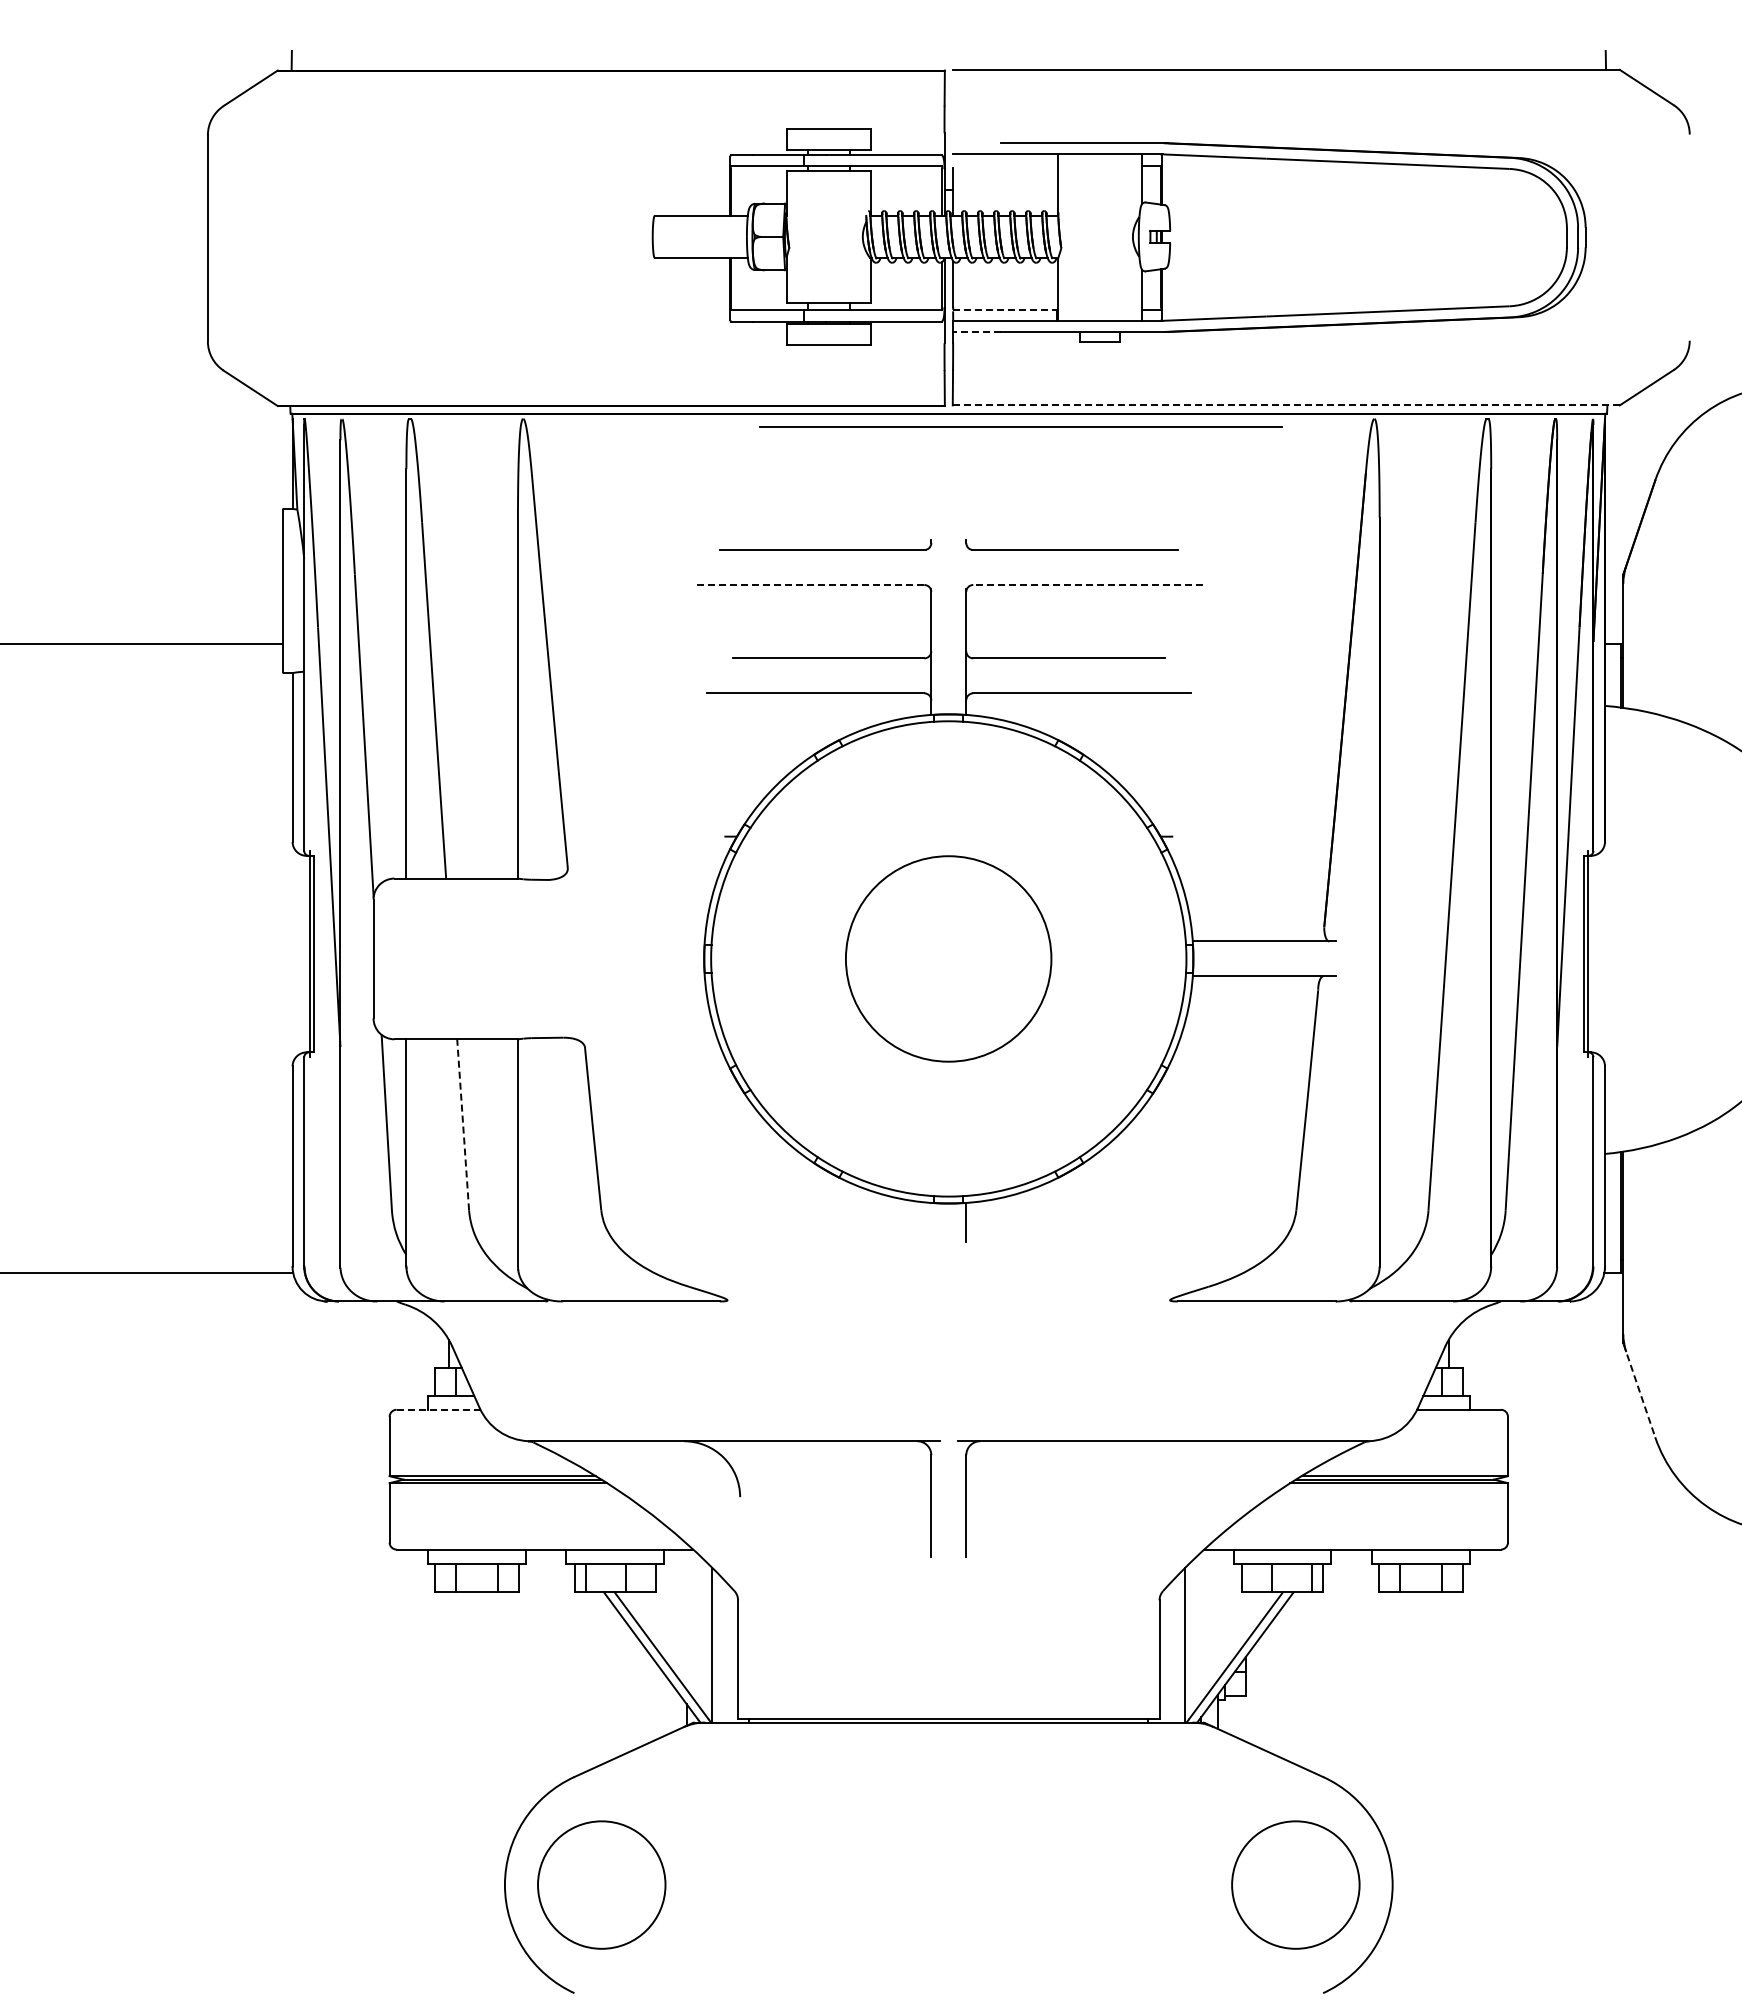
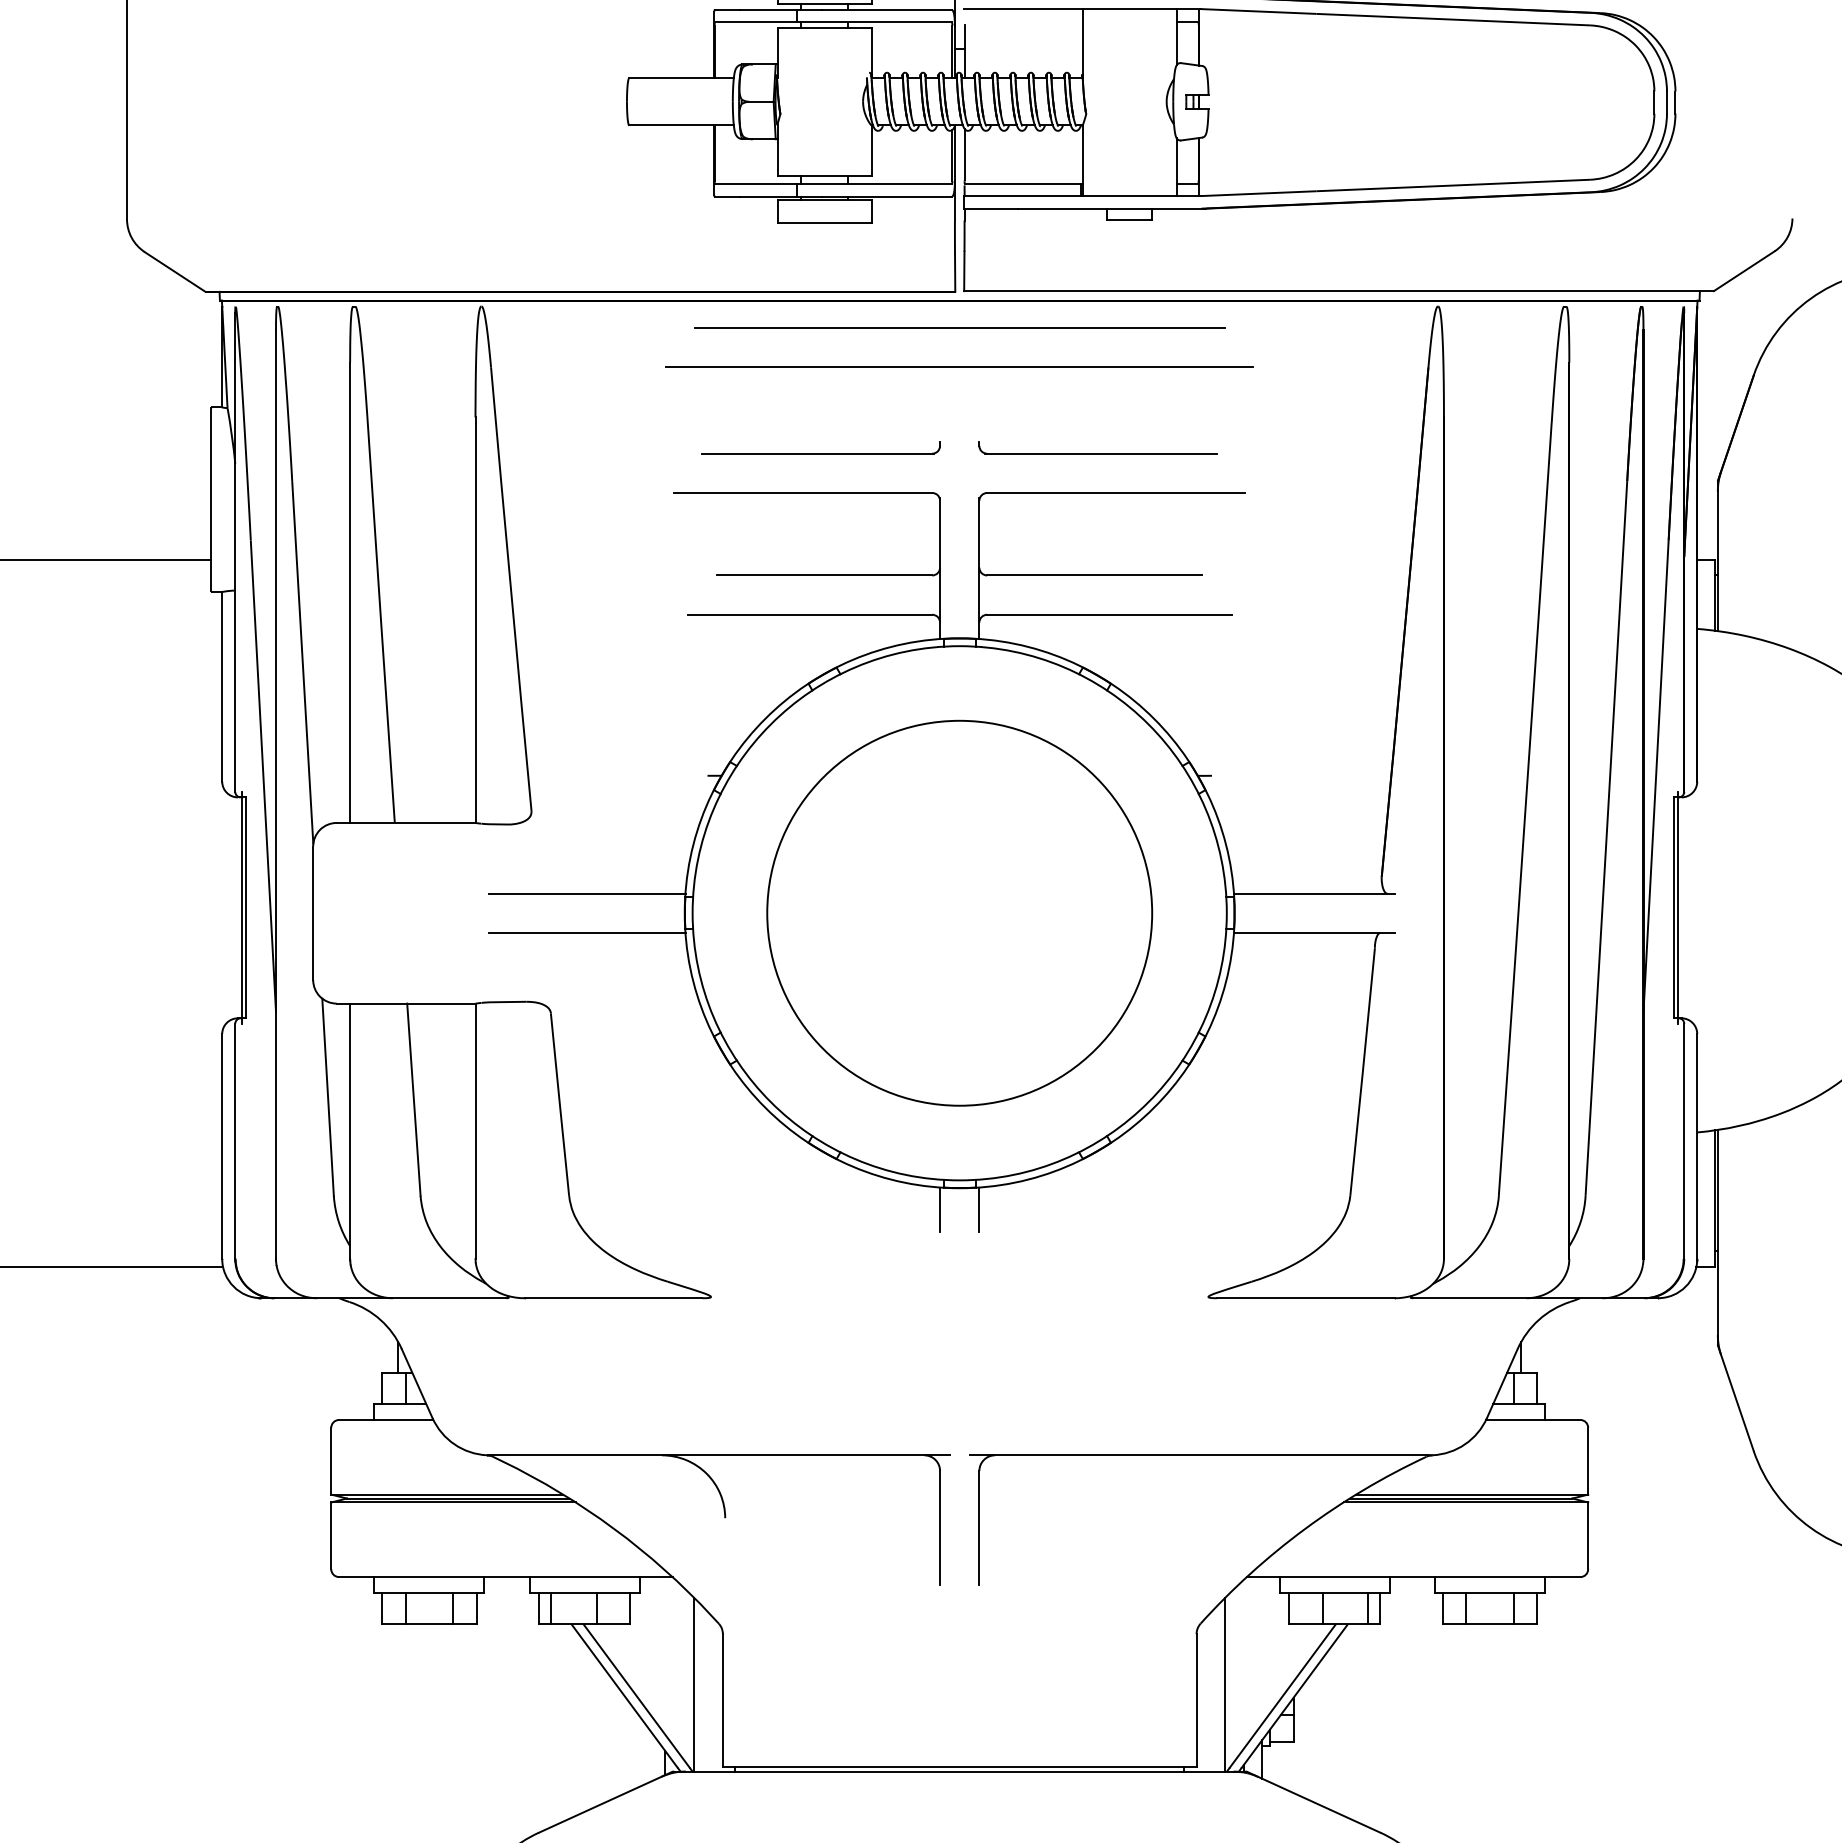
line: (1006, 309) -> (1024, 183), dashed -> solid
line: (976, 331) -> (990, 208), dashed -> solid
line: (1286, 405) -> (1339, 291), dashed -> solid
line: (1020, 426) -> (959, 366), moved
line: (948, 438) -> (959, 328), added
line: (809, 584) -> (803, 492), dashed -> solid
line: (1088, 584) -> (1116, 492), dashed -> solid
line: (617, 941) -> (587, 893), added
circle: (948, 958) -> (959, 912), size x1.67
line: (617, 976) -> (587, 933), added
line: (463, 1124) -> (414, 1099), dashed -> solid
line: (931, 1222) -> (940, 1209), added
line: (1639, 1391) -> (1735, 1399), dashed -> solid
line: (438, 1409) -> (386, 1419), dashed -> solid

